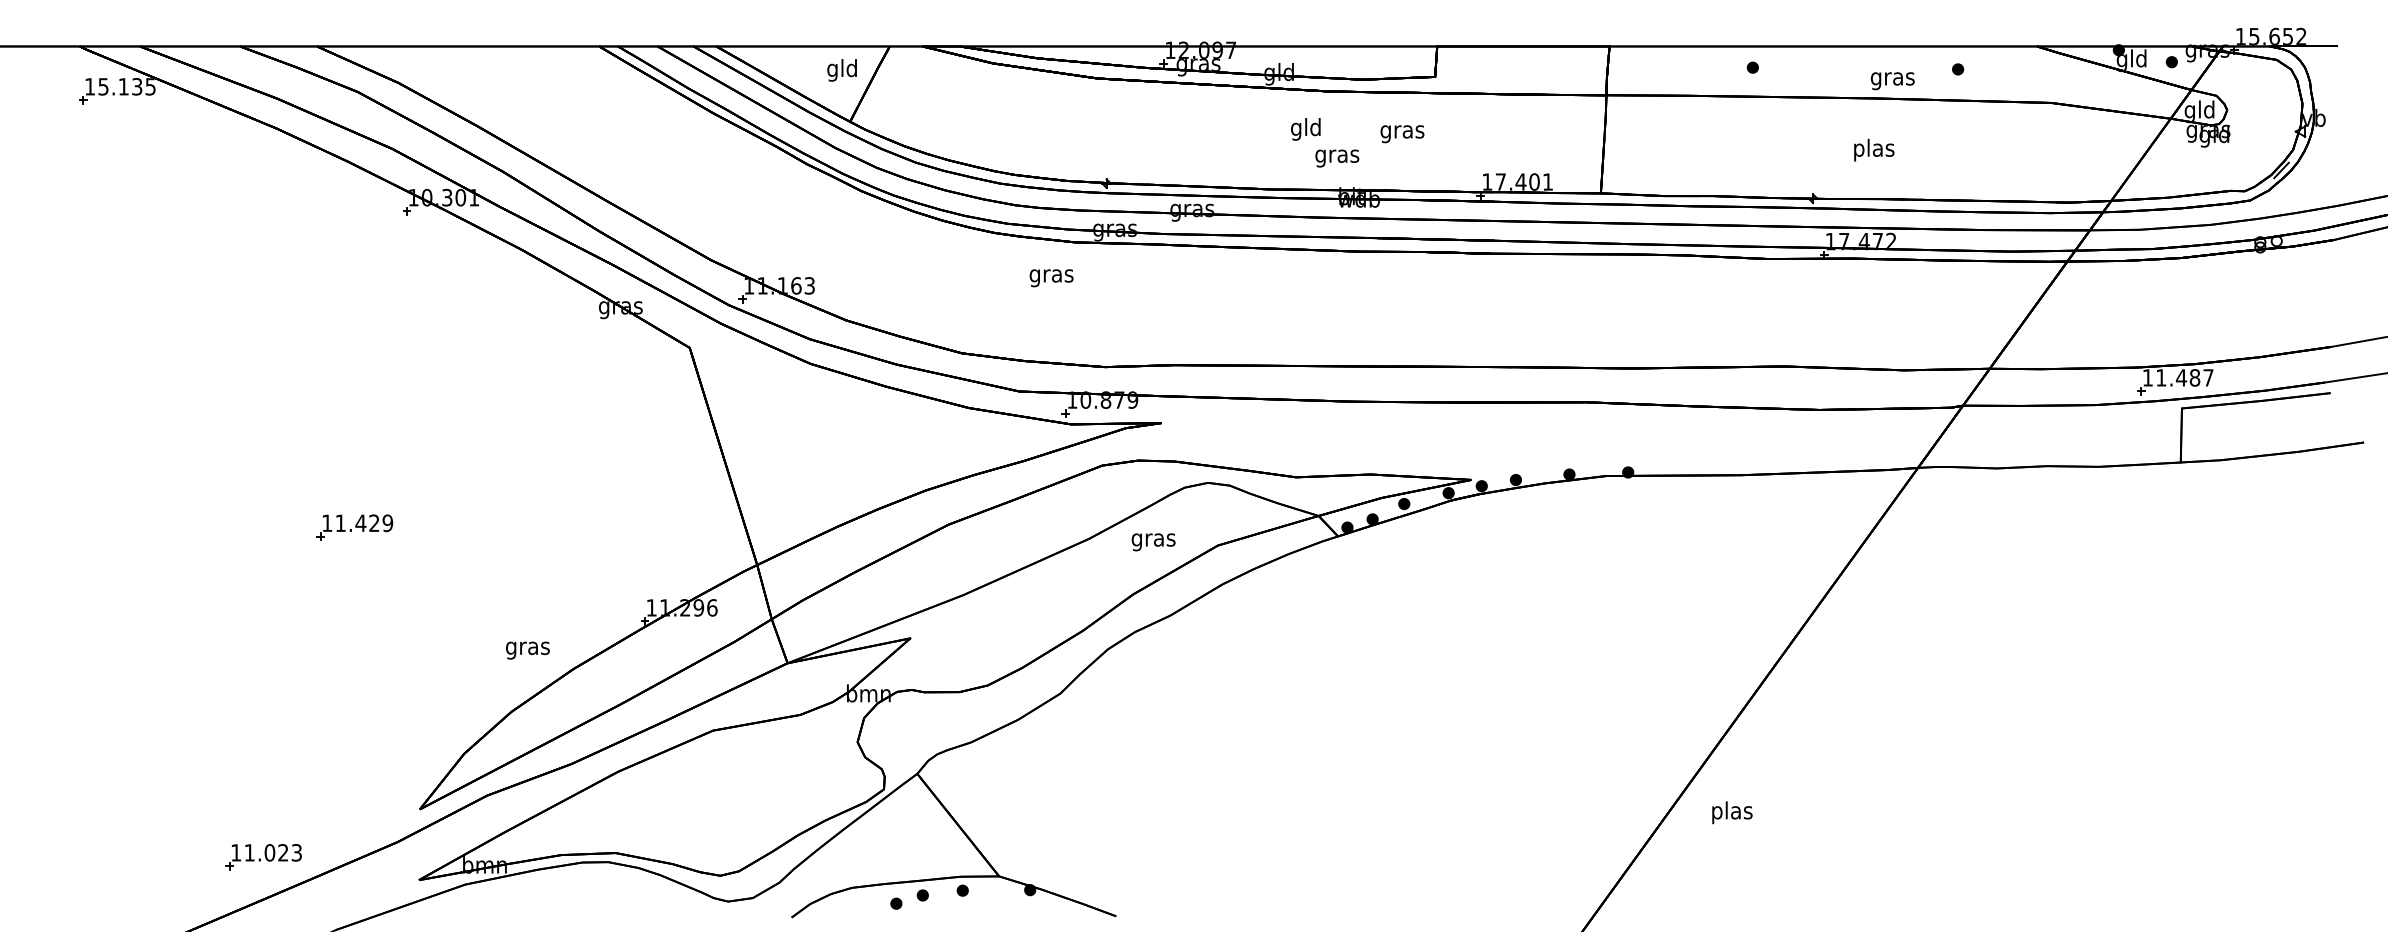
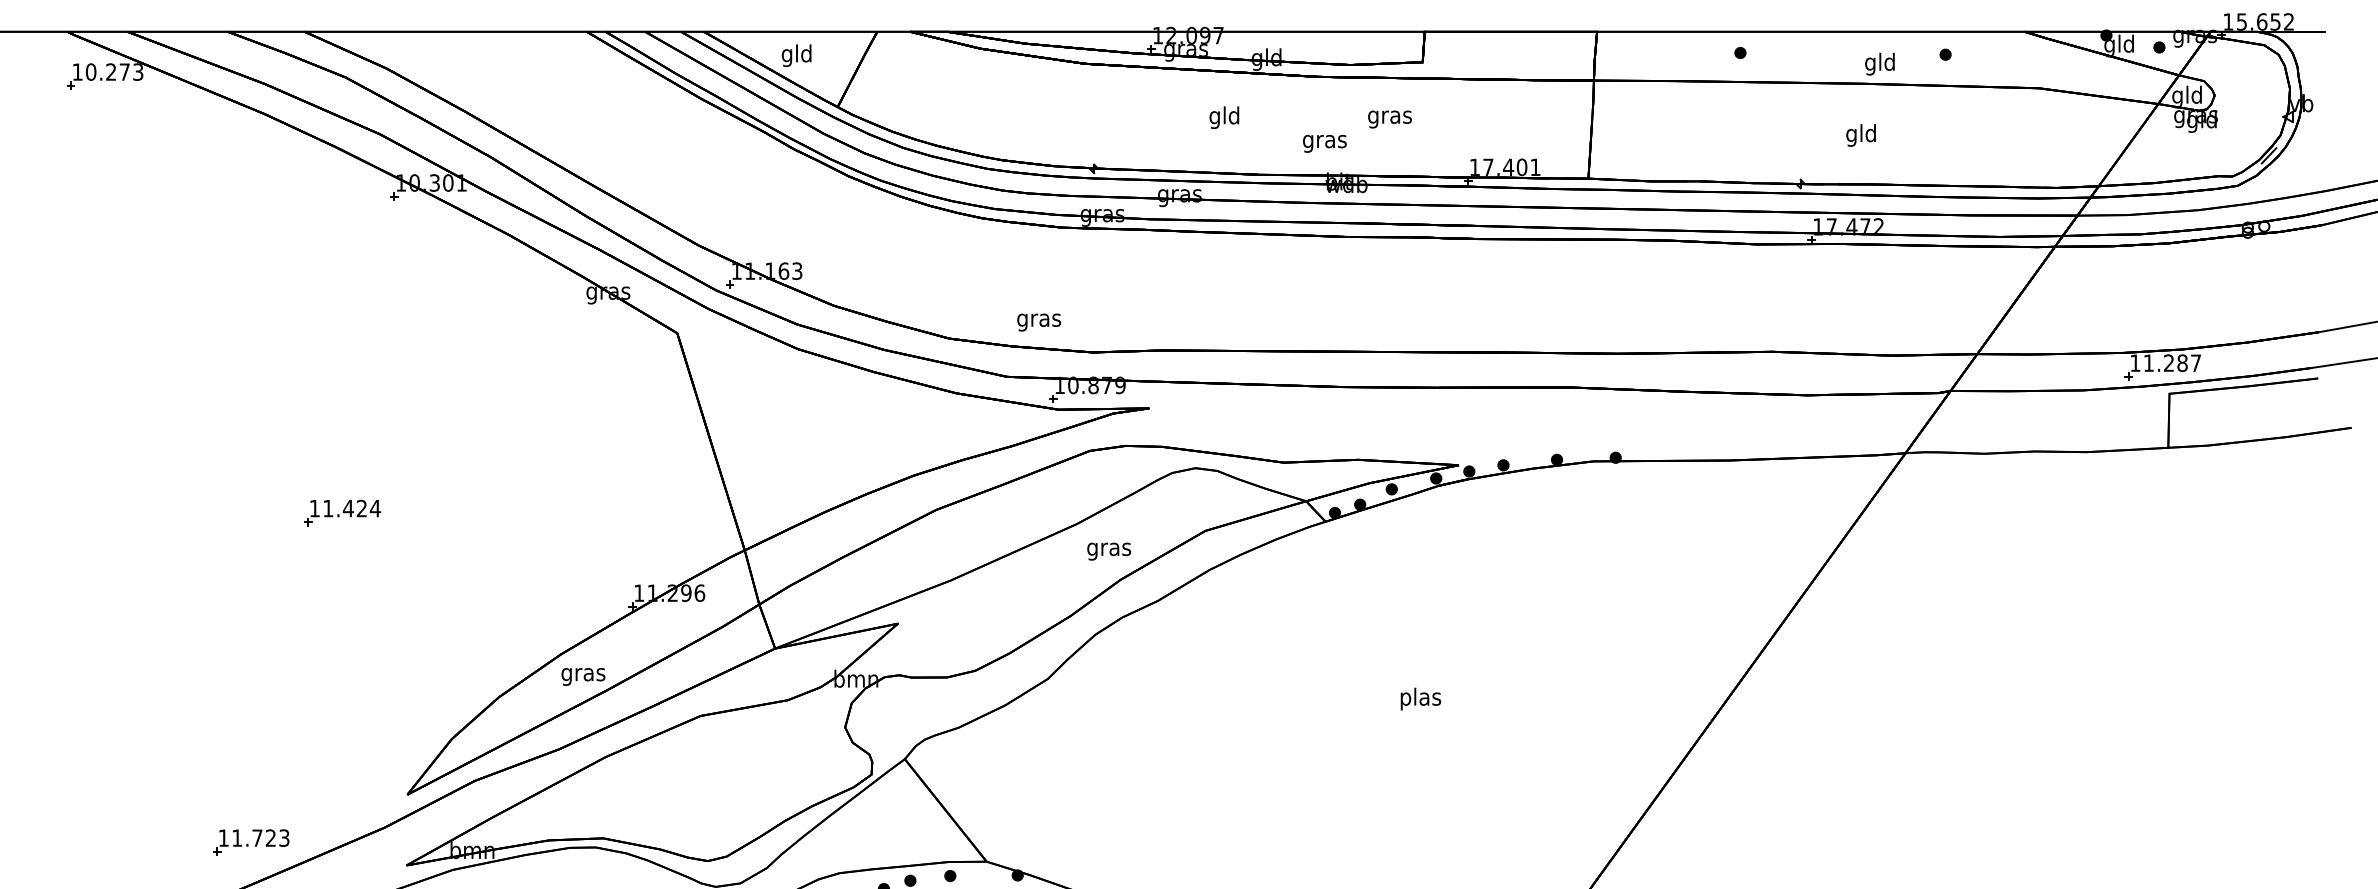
text: (841, 70) -> (796, 55), moved
text: (1892, 78) -> (1880, 63), gras -> gld
text: (126, 86) -> (114, 71), 15.135 -> 10.273
text: (1305, 129) -> (1224, 117), moved
text: (1874, 149) -> (1862, 134), plas -> gld
text: (1051, 278) -> (1039, 322), moved
text: (2181, 377) -> (2169, 362), 11.487 -> 11.287
text: (387, 523) -> (375, 508), 11.429 -> 11.424
text: (1153, 542) -> (1109, 551), moved
text: (527, 650) -> (583, 676), moved
text: (1732, 812) -> (1421, 698), moved
text: (269, 852) -> (257, 837), 11.023 -> 11.723

